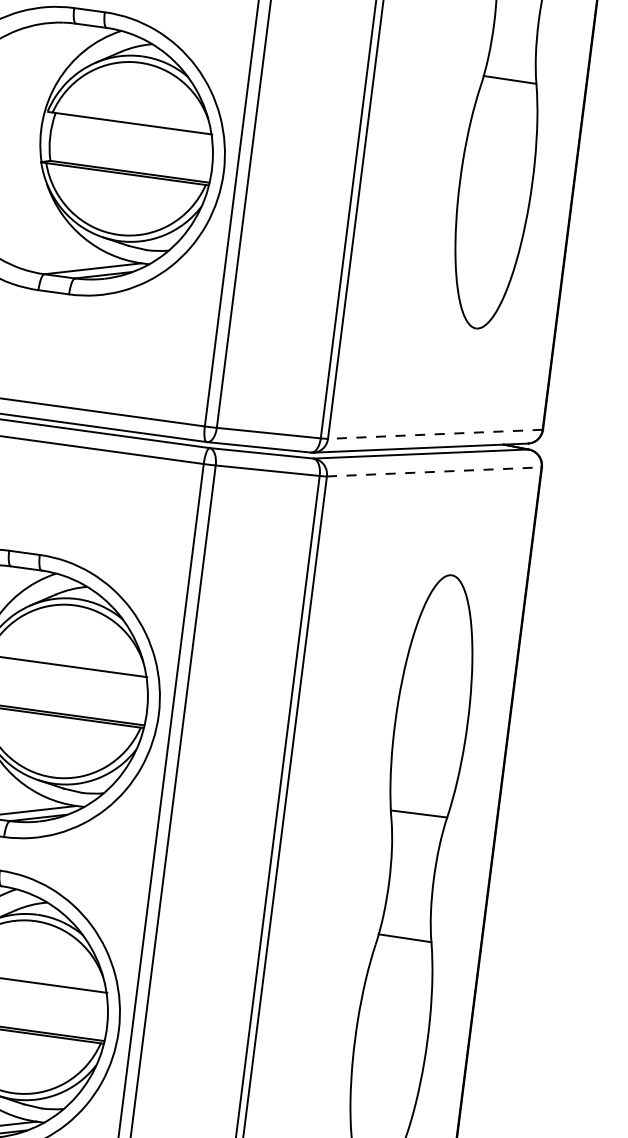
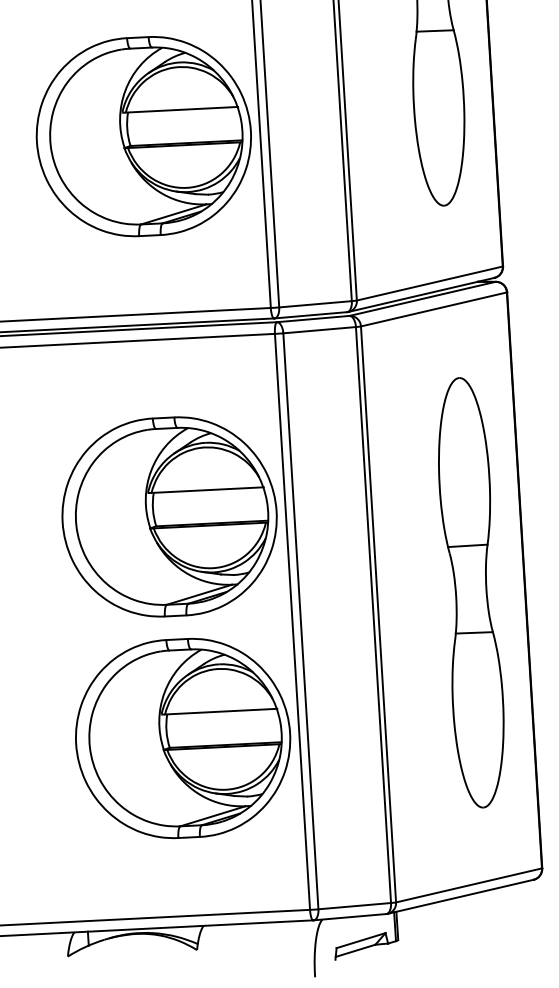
line: (434, 434) -> (429, 283), dashed -> solid
line: (433, 471) -> (433, 309), dashed -> solid

